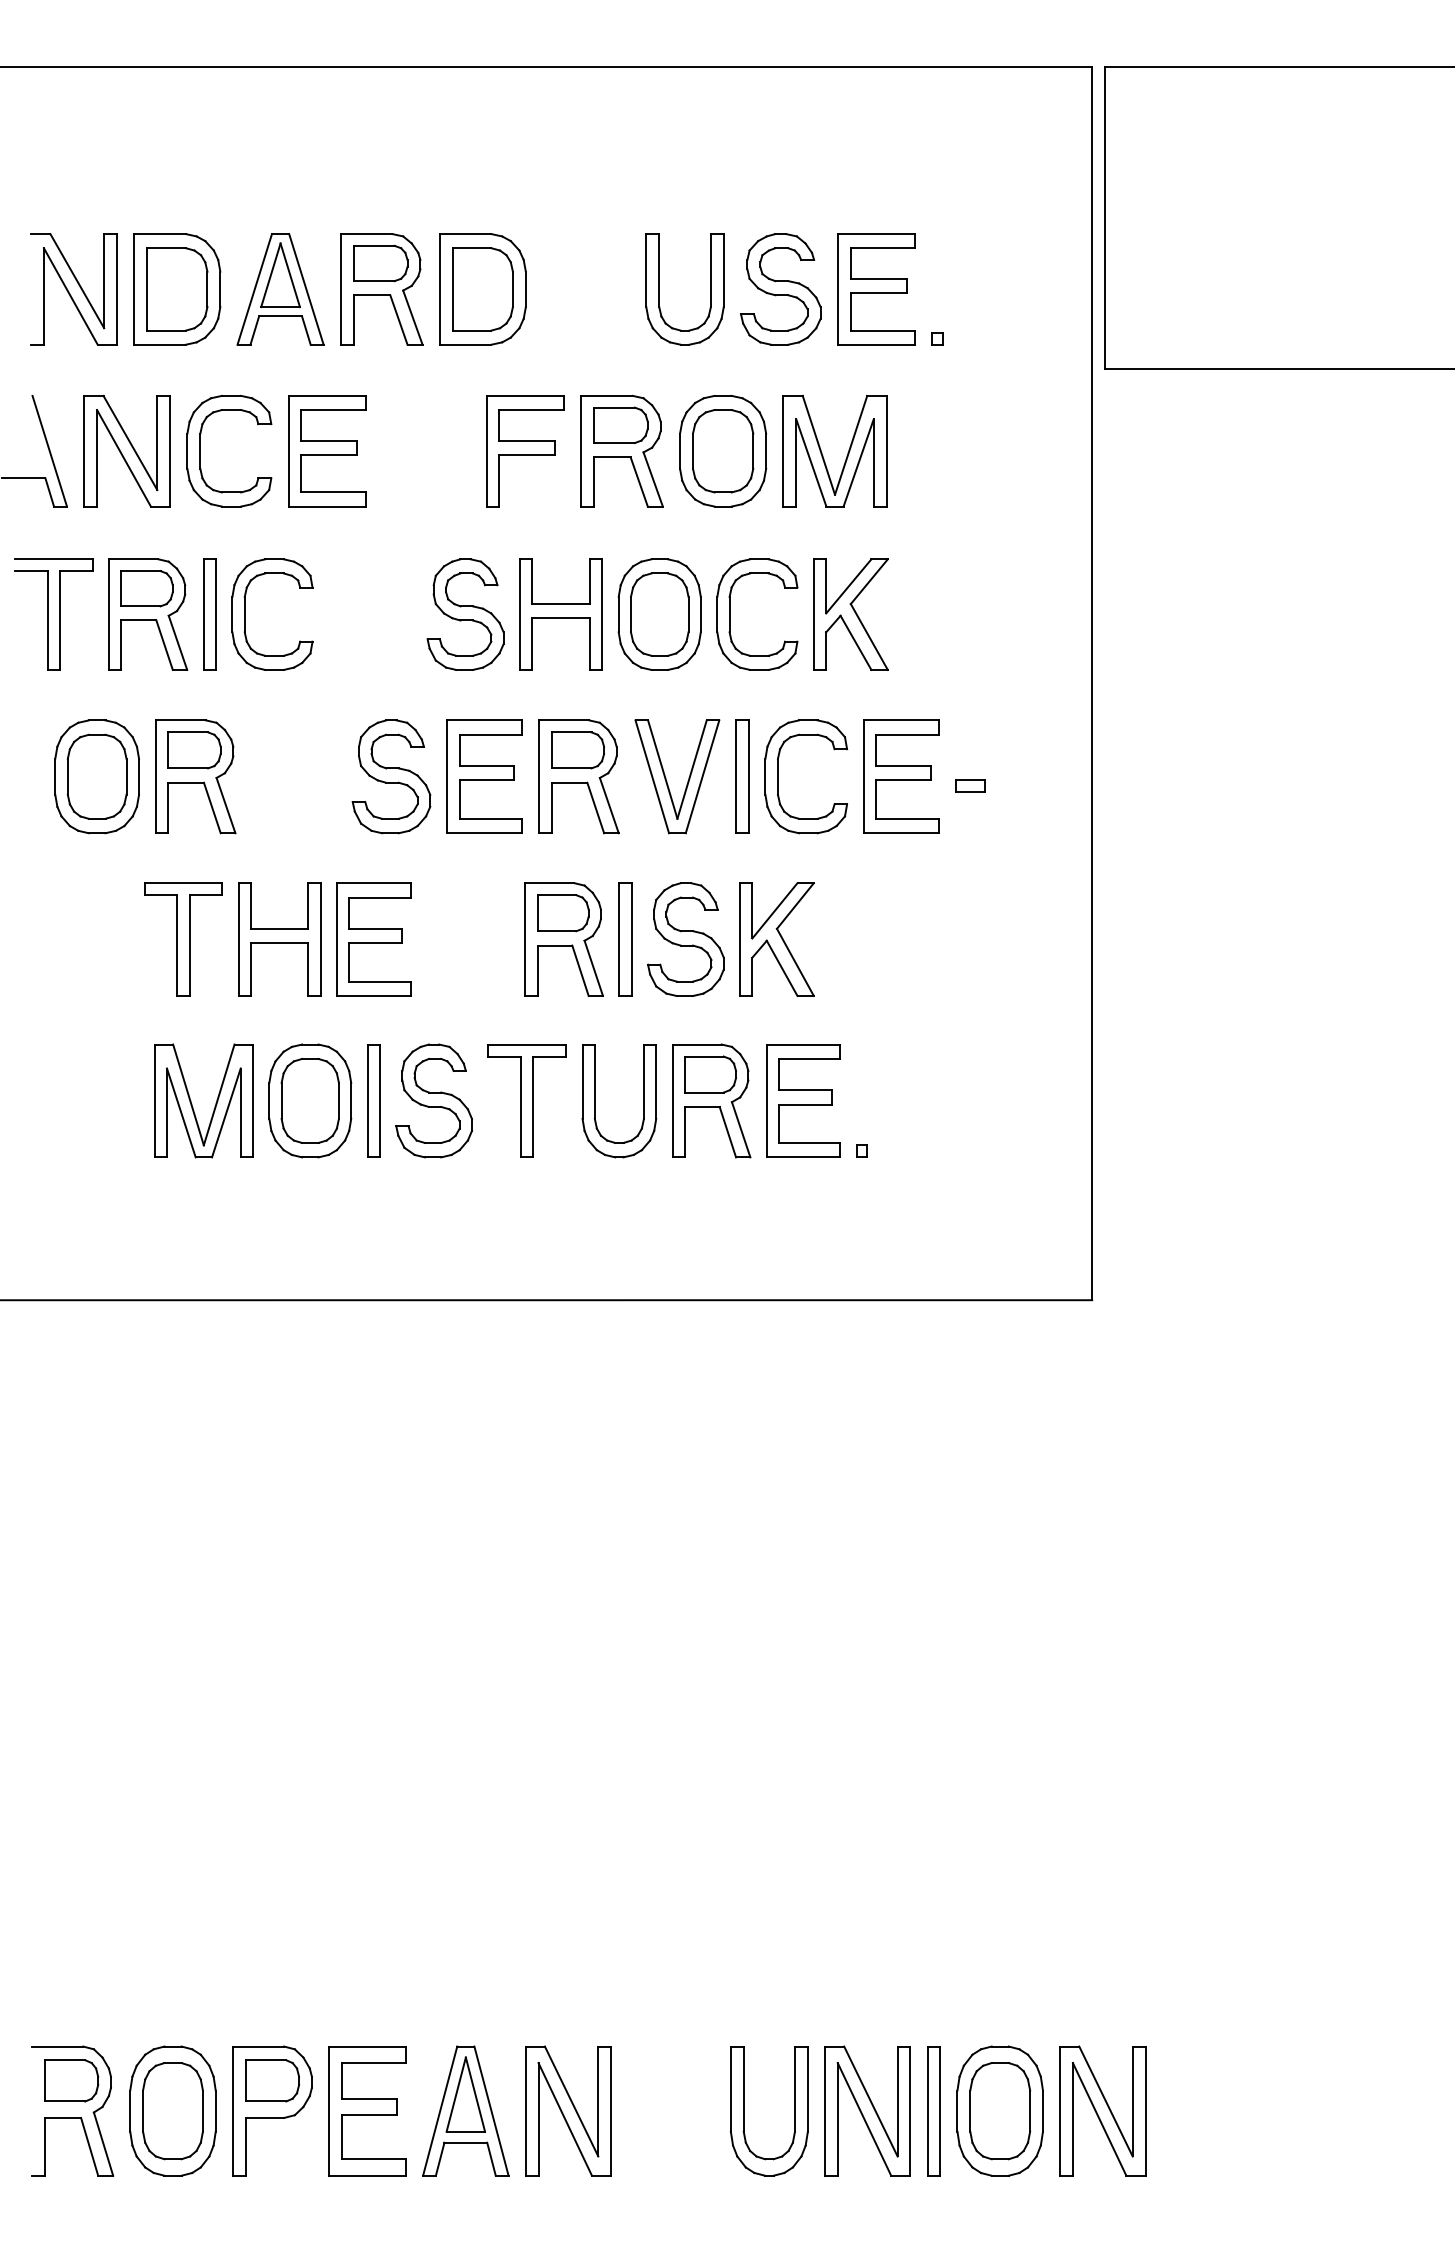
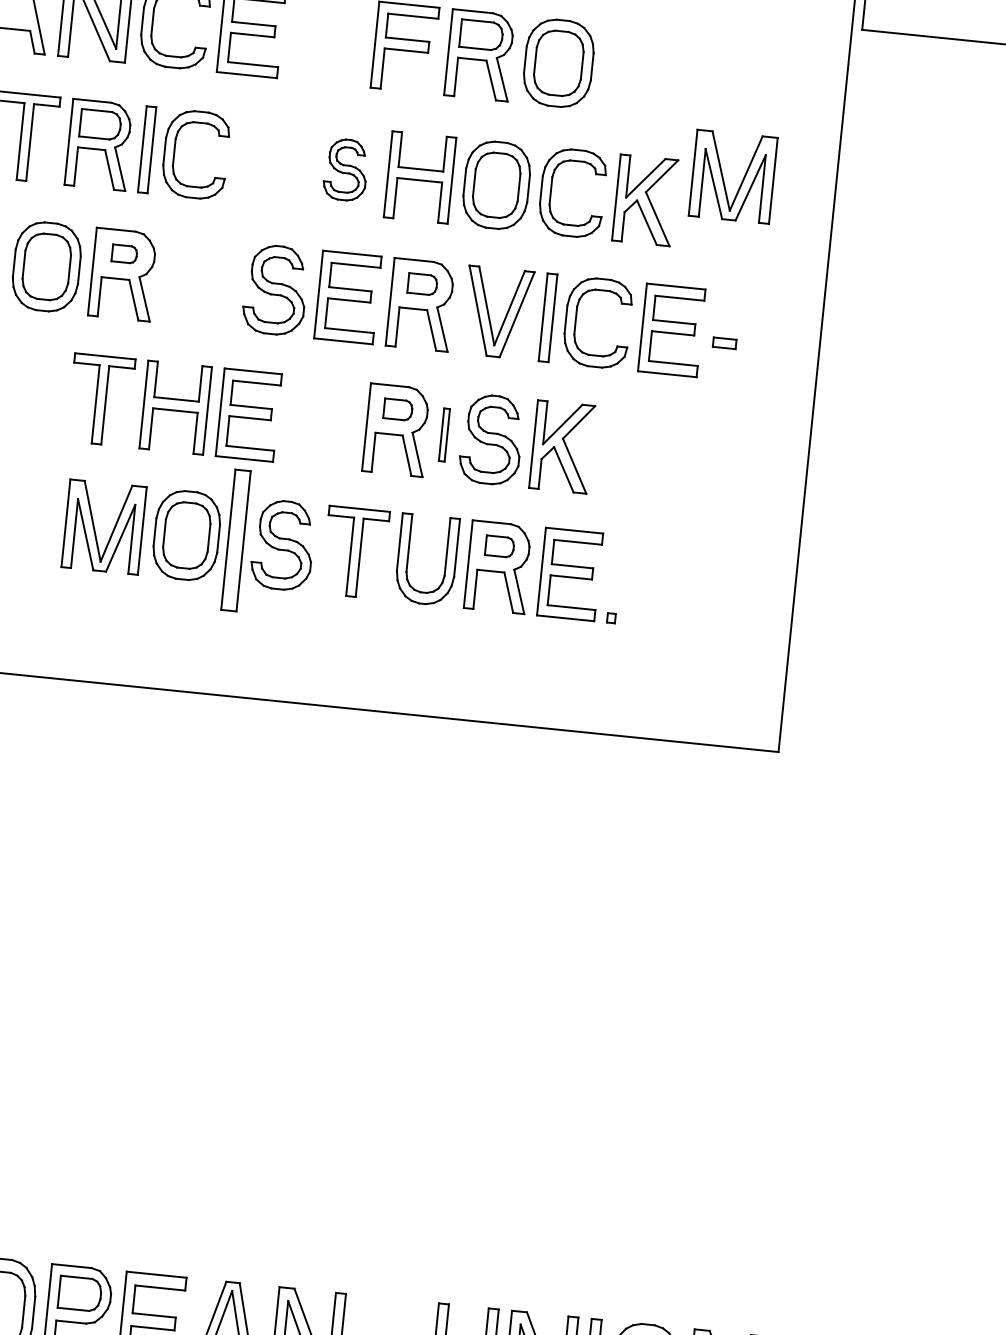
part: (823, 455) -> (723, 179), moved
part: (465, 614) -> (345, 169), size x0.7
part: (194, 750) -> (124, 254), size x0.6
part: (578, 750) -> (422, 284), size x0.7
part: (563, 913) -> (398, 409), size x0.7
part: (625, 939) -> (444, 435), size x0.6
part: (710, 1074) -> (499, 546), size x0.7
part: (373, 1100) -> (235, 540), size x1.6

